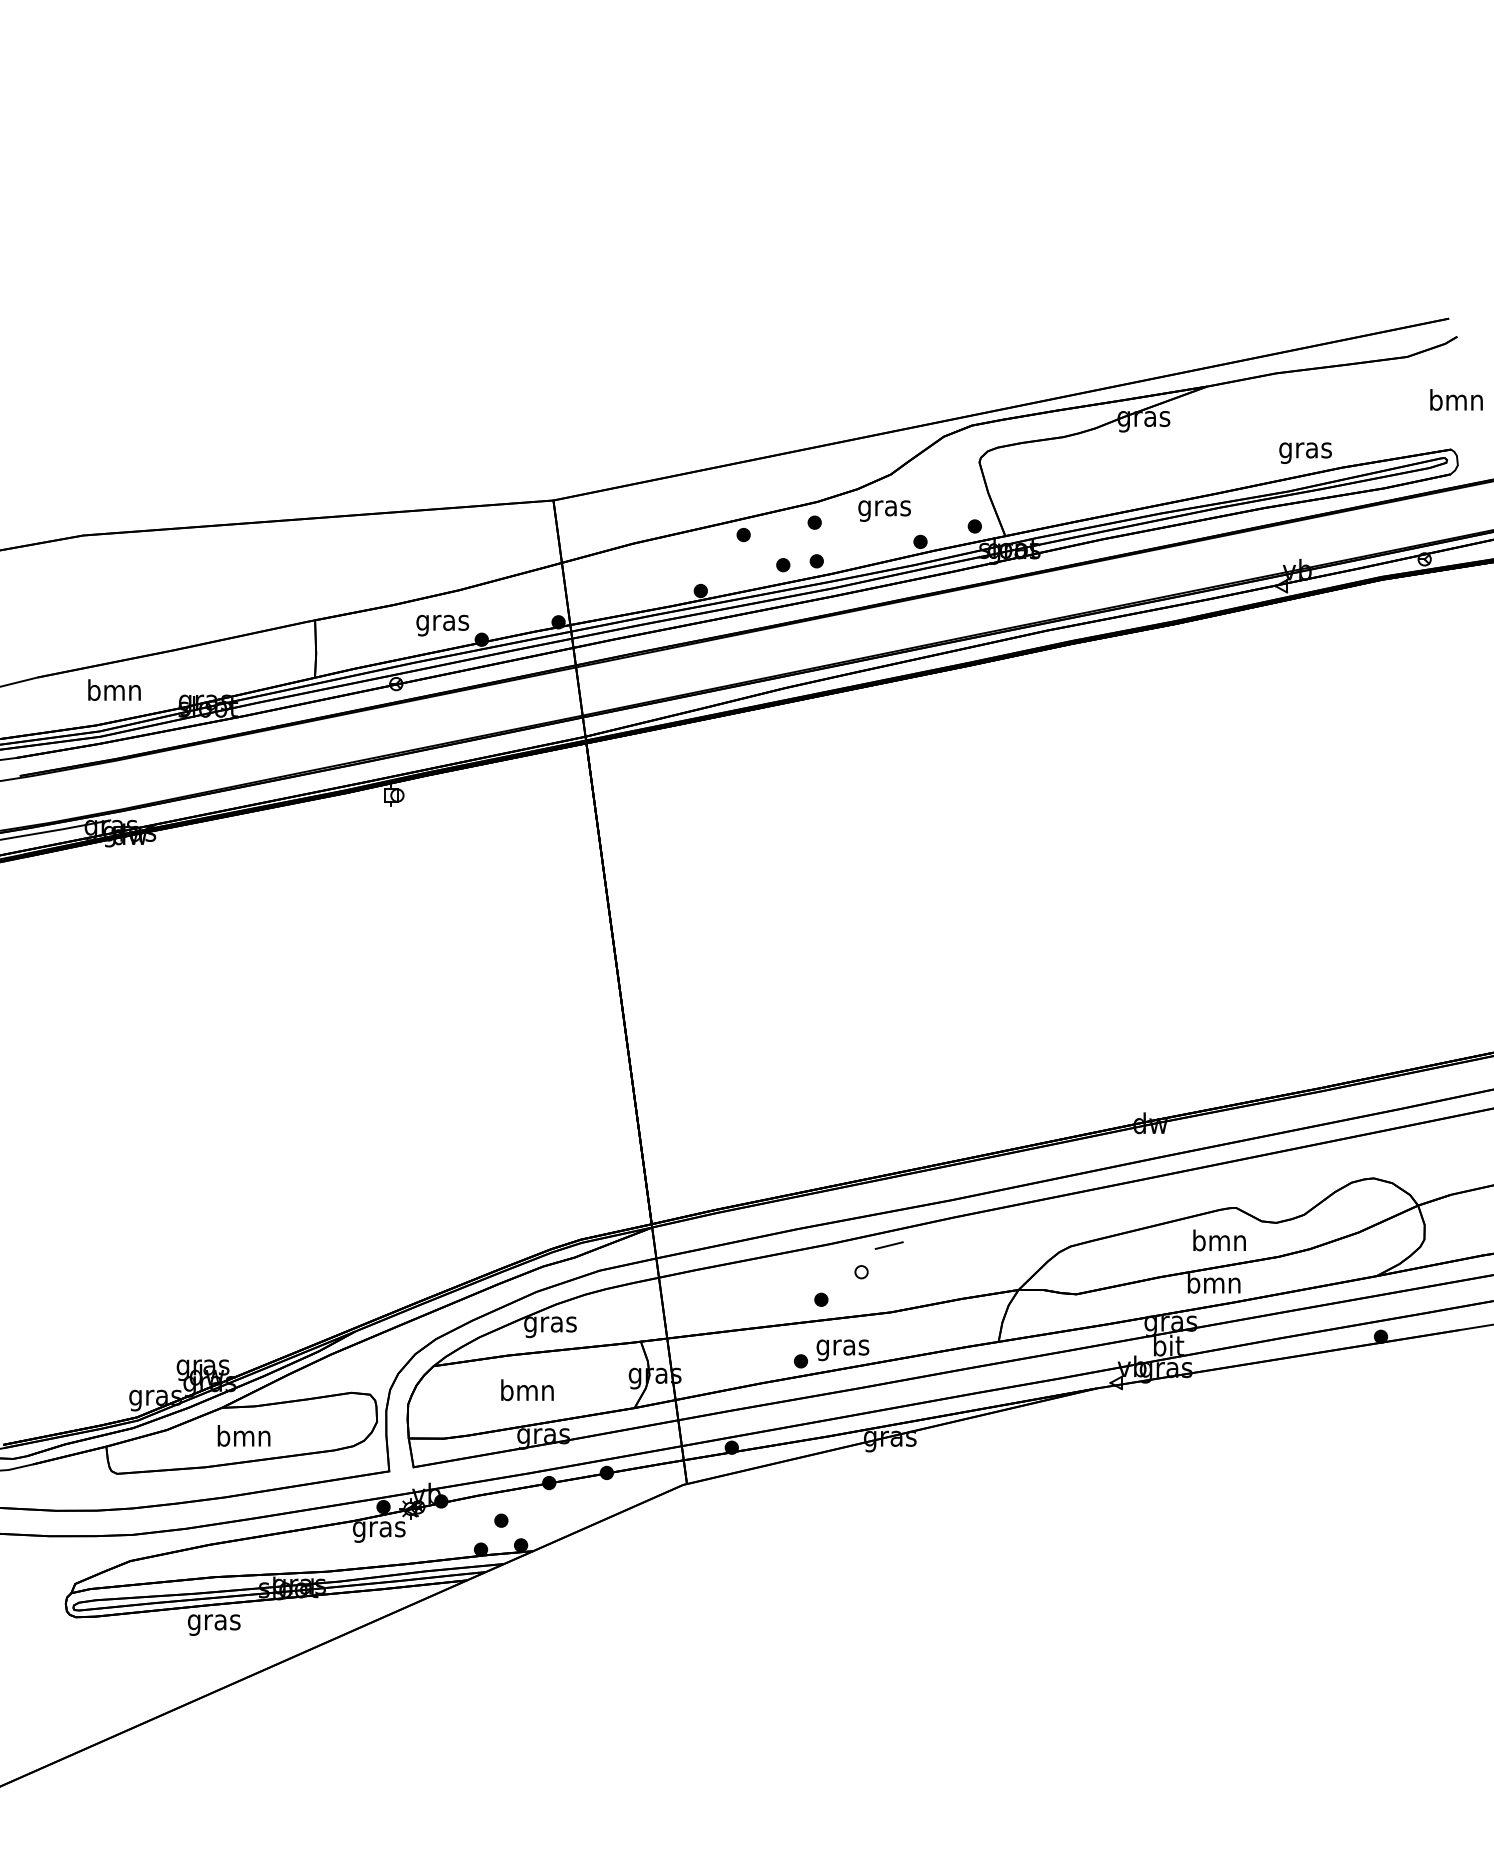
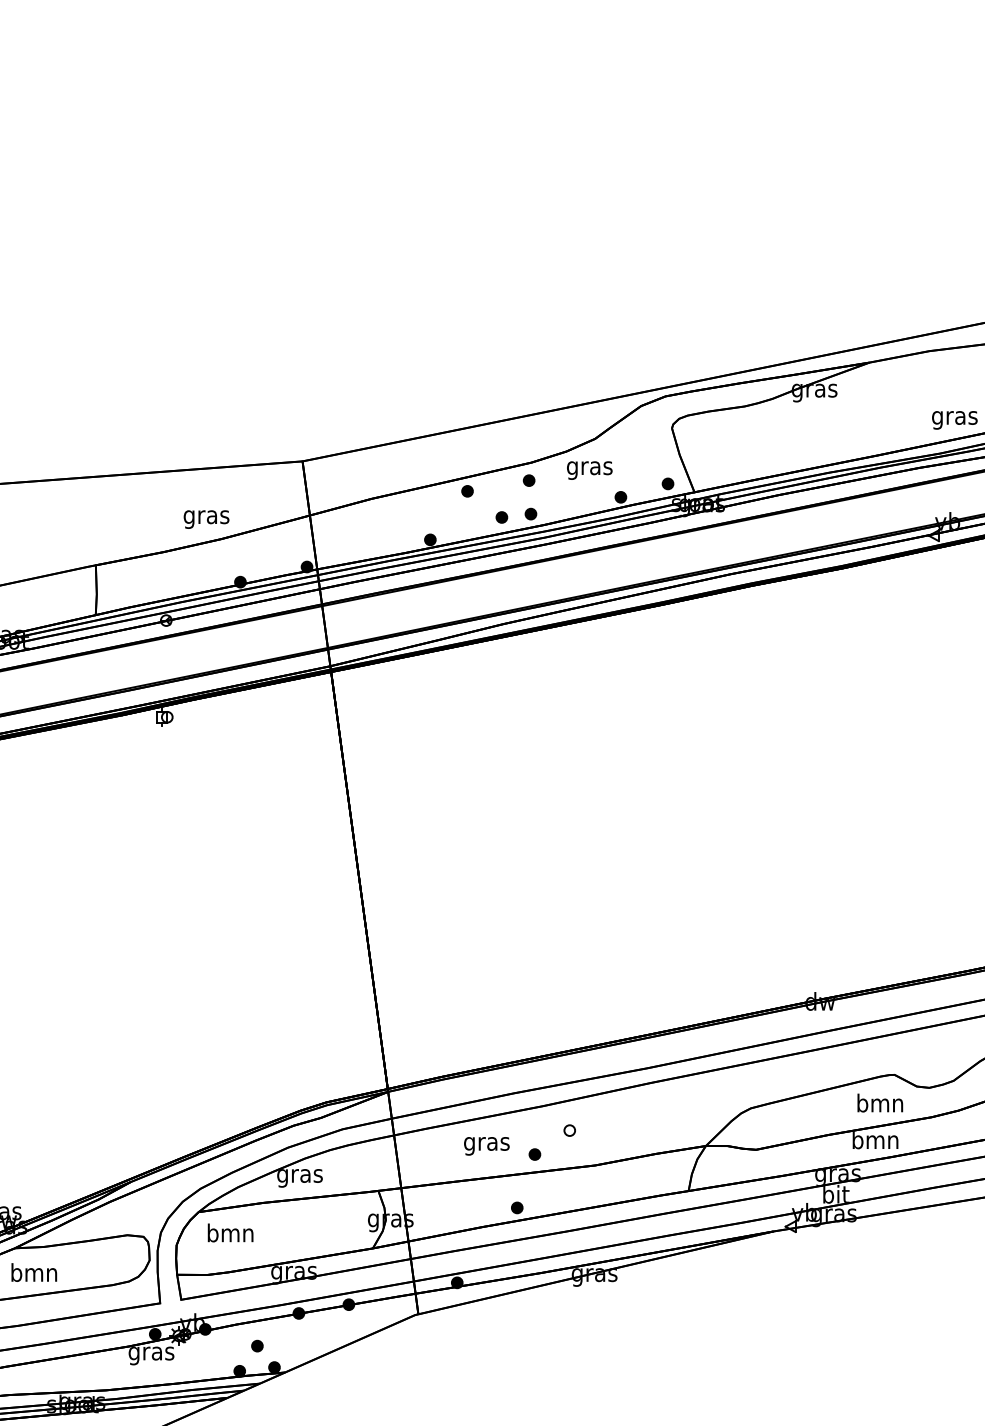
text: (442, 625) -> (206, 519), moved
line: (888, 1245) -> (593, 1107), removed
text: (842, 1350) -> (486, 1146), moved
text: (527, 1390) -> (230, 1233), moved

